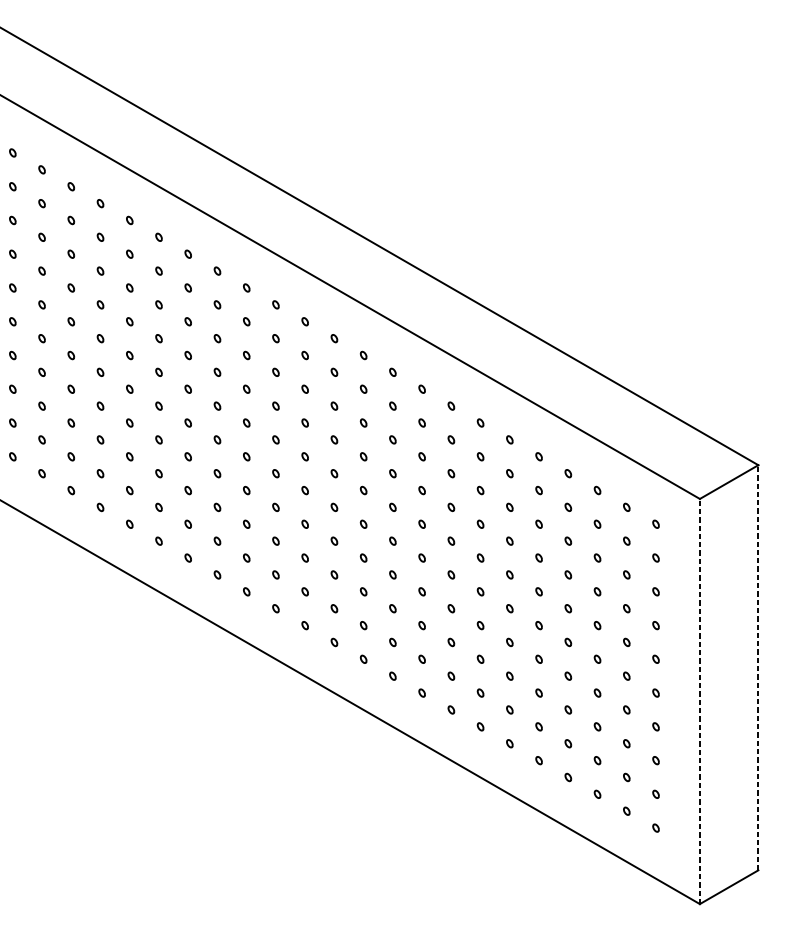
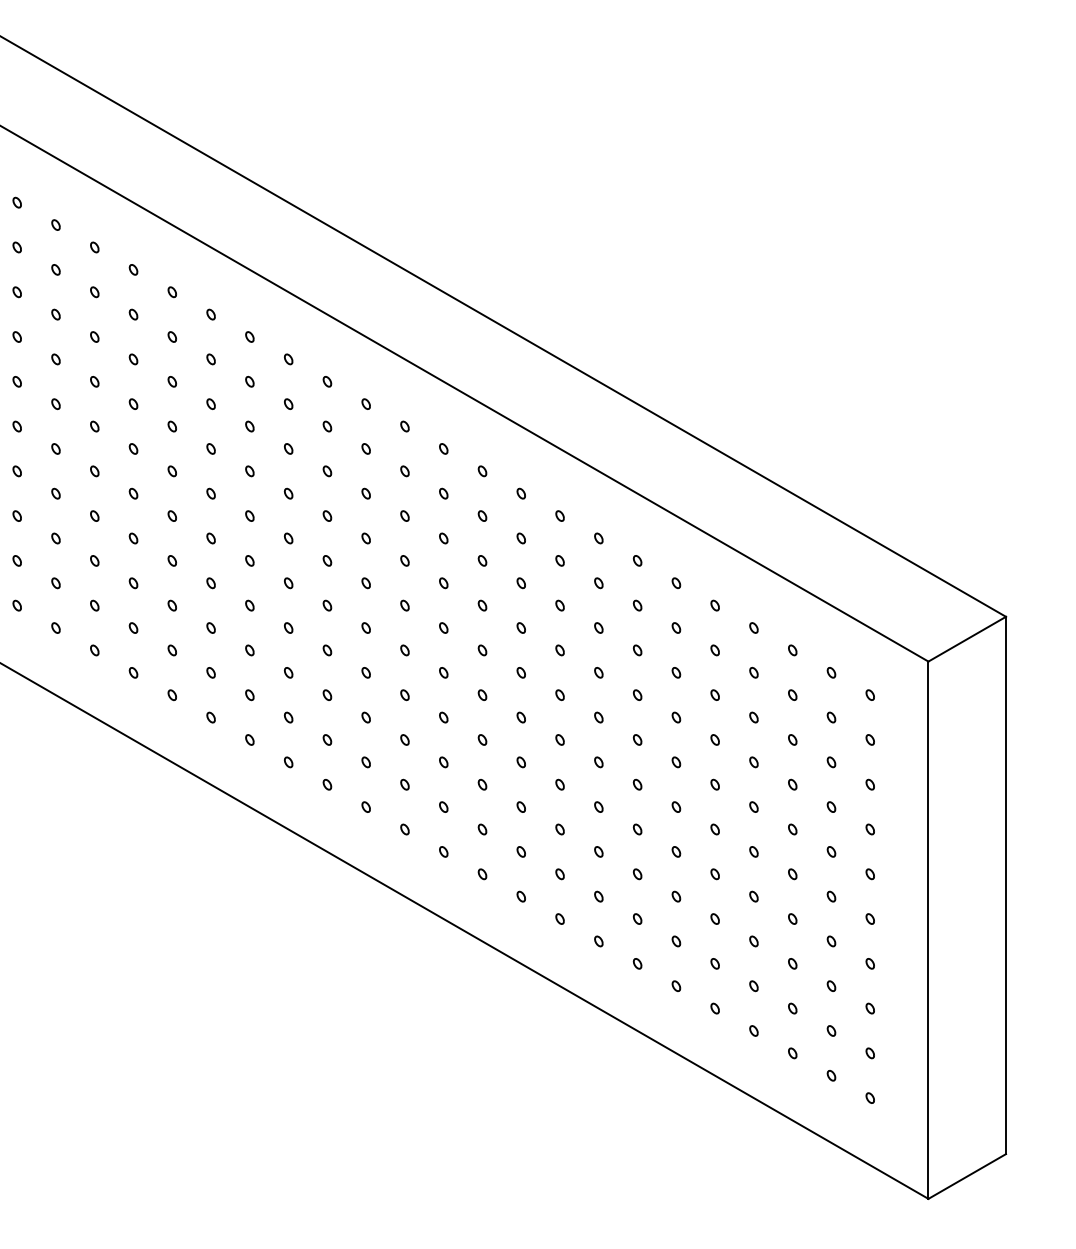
line: (758, 667) -> (1006, 885), dashed -> solid
line: (699, 701) -> (928, 930), dashed -> solid

